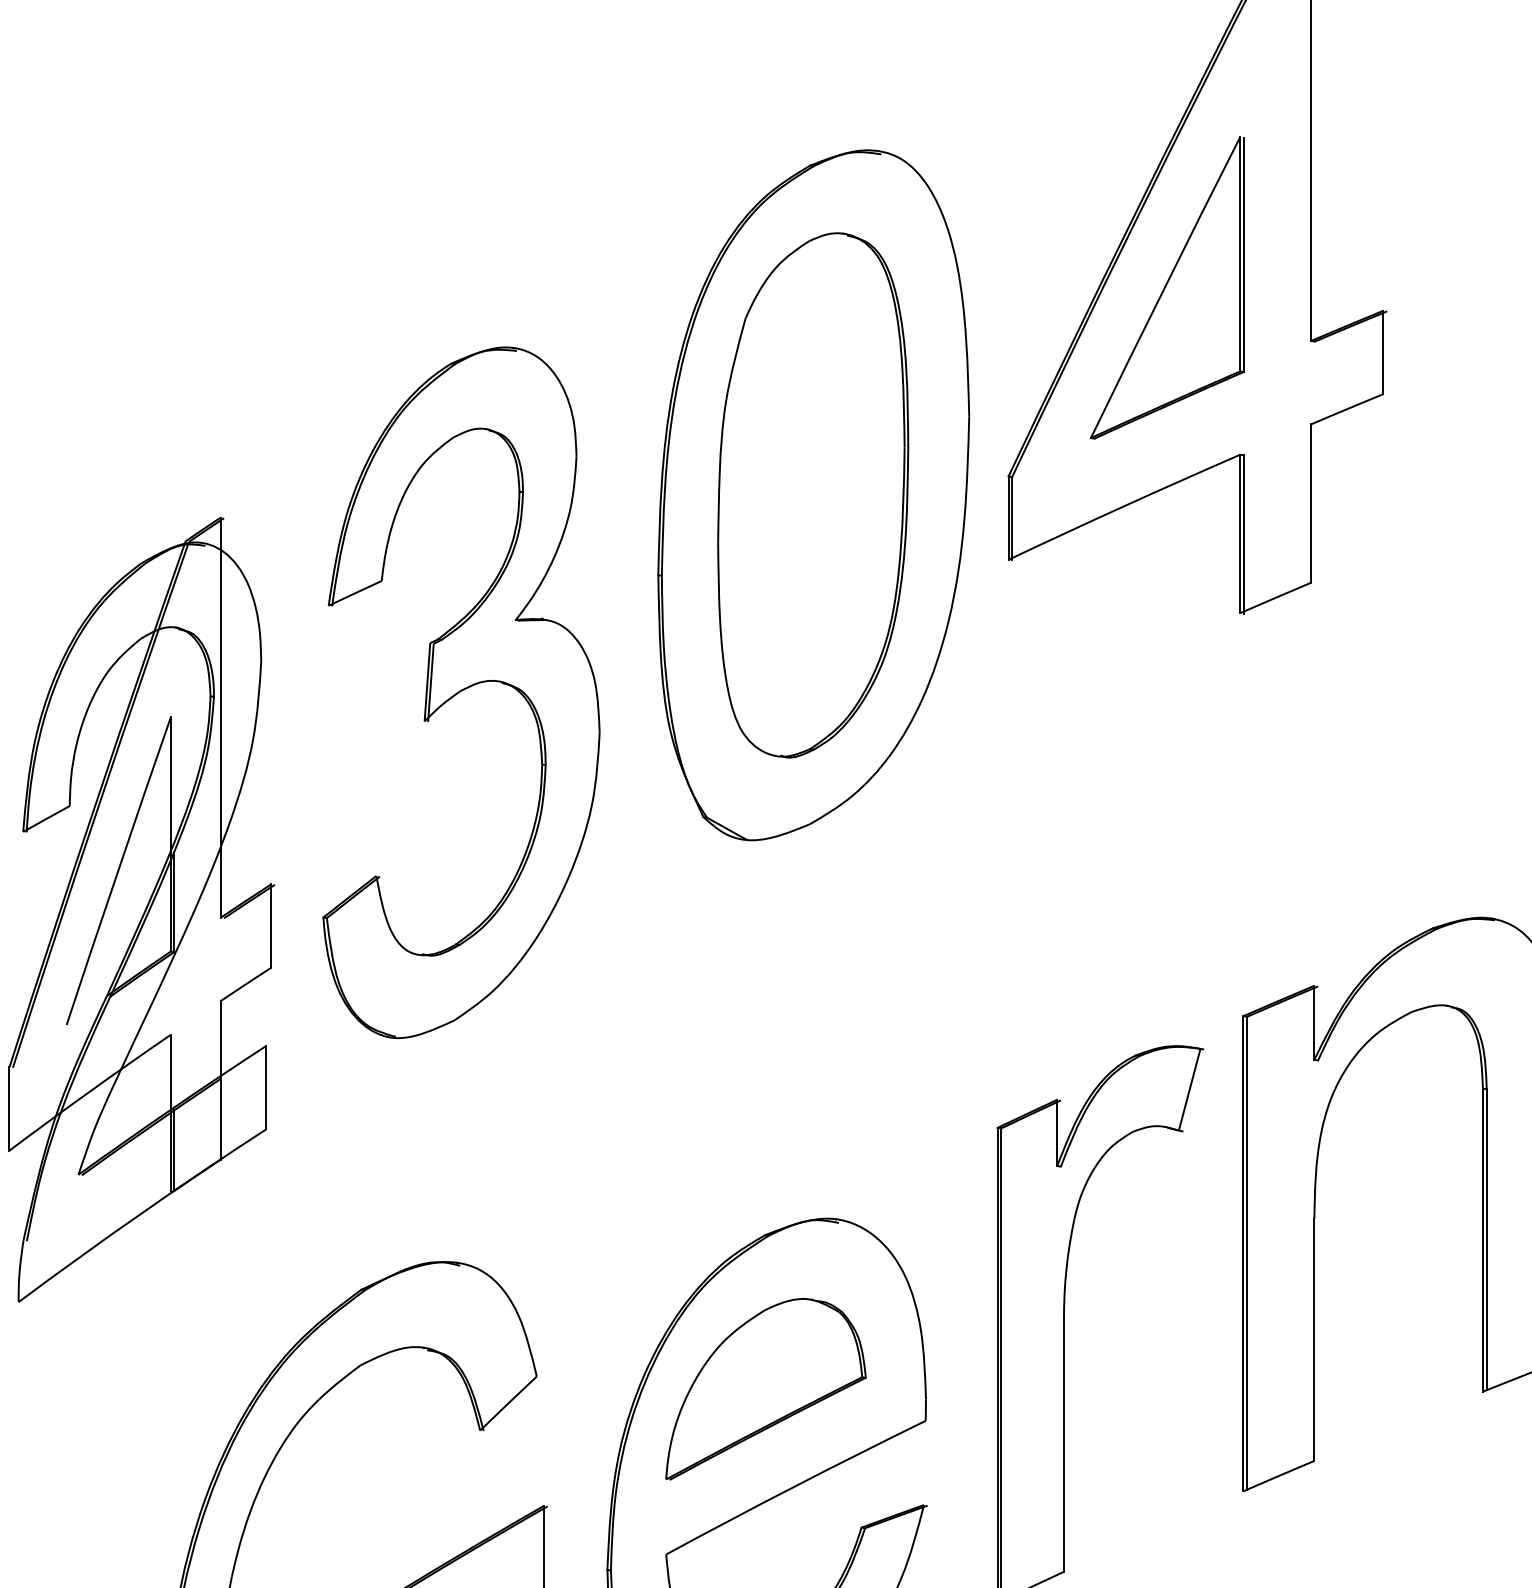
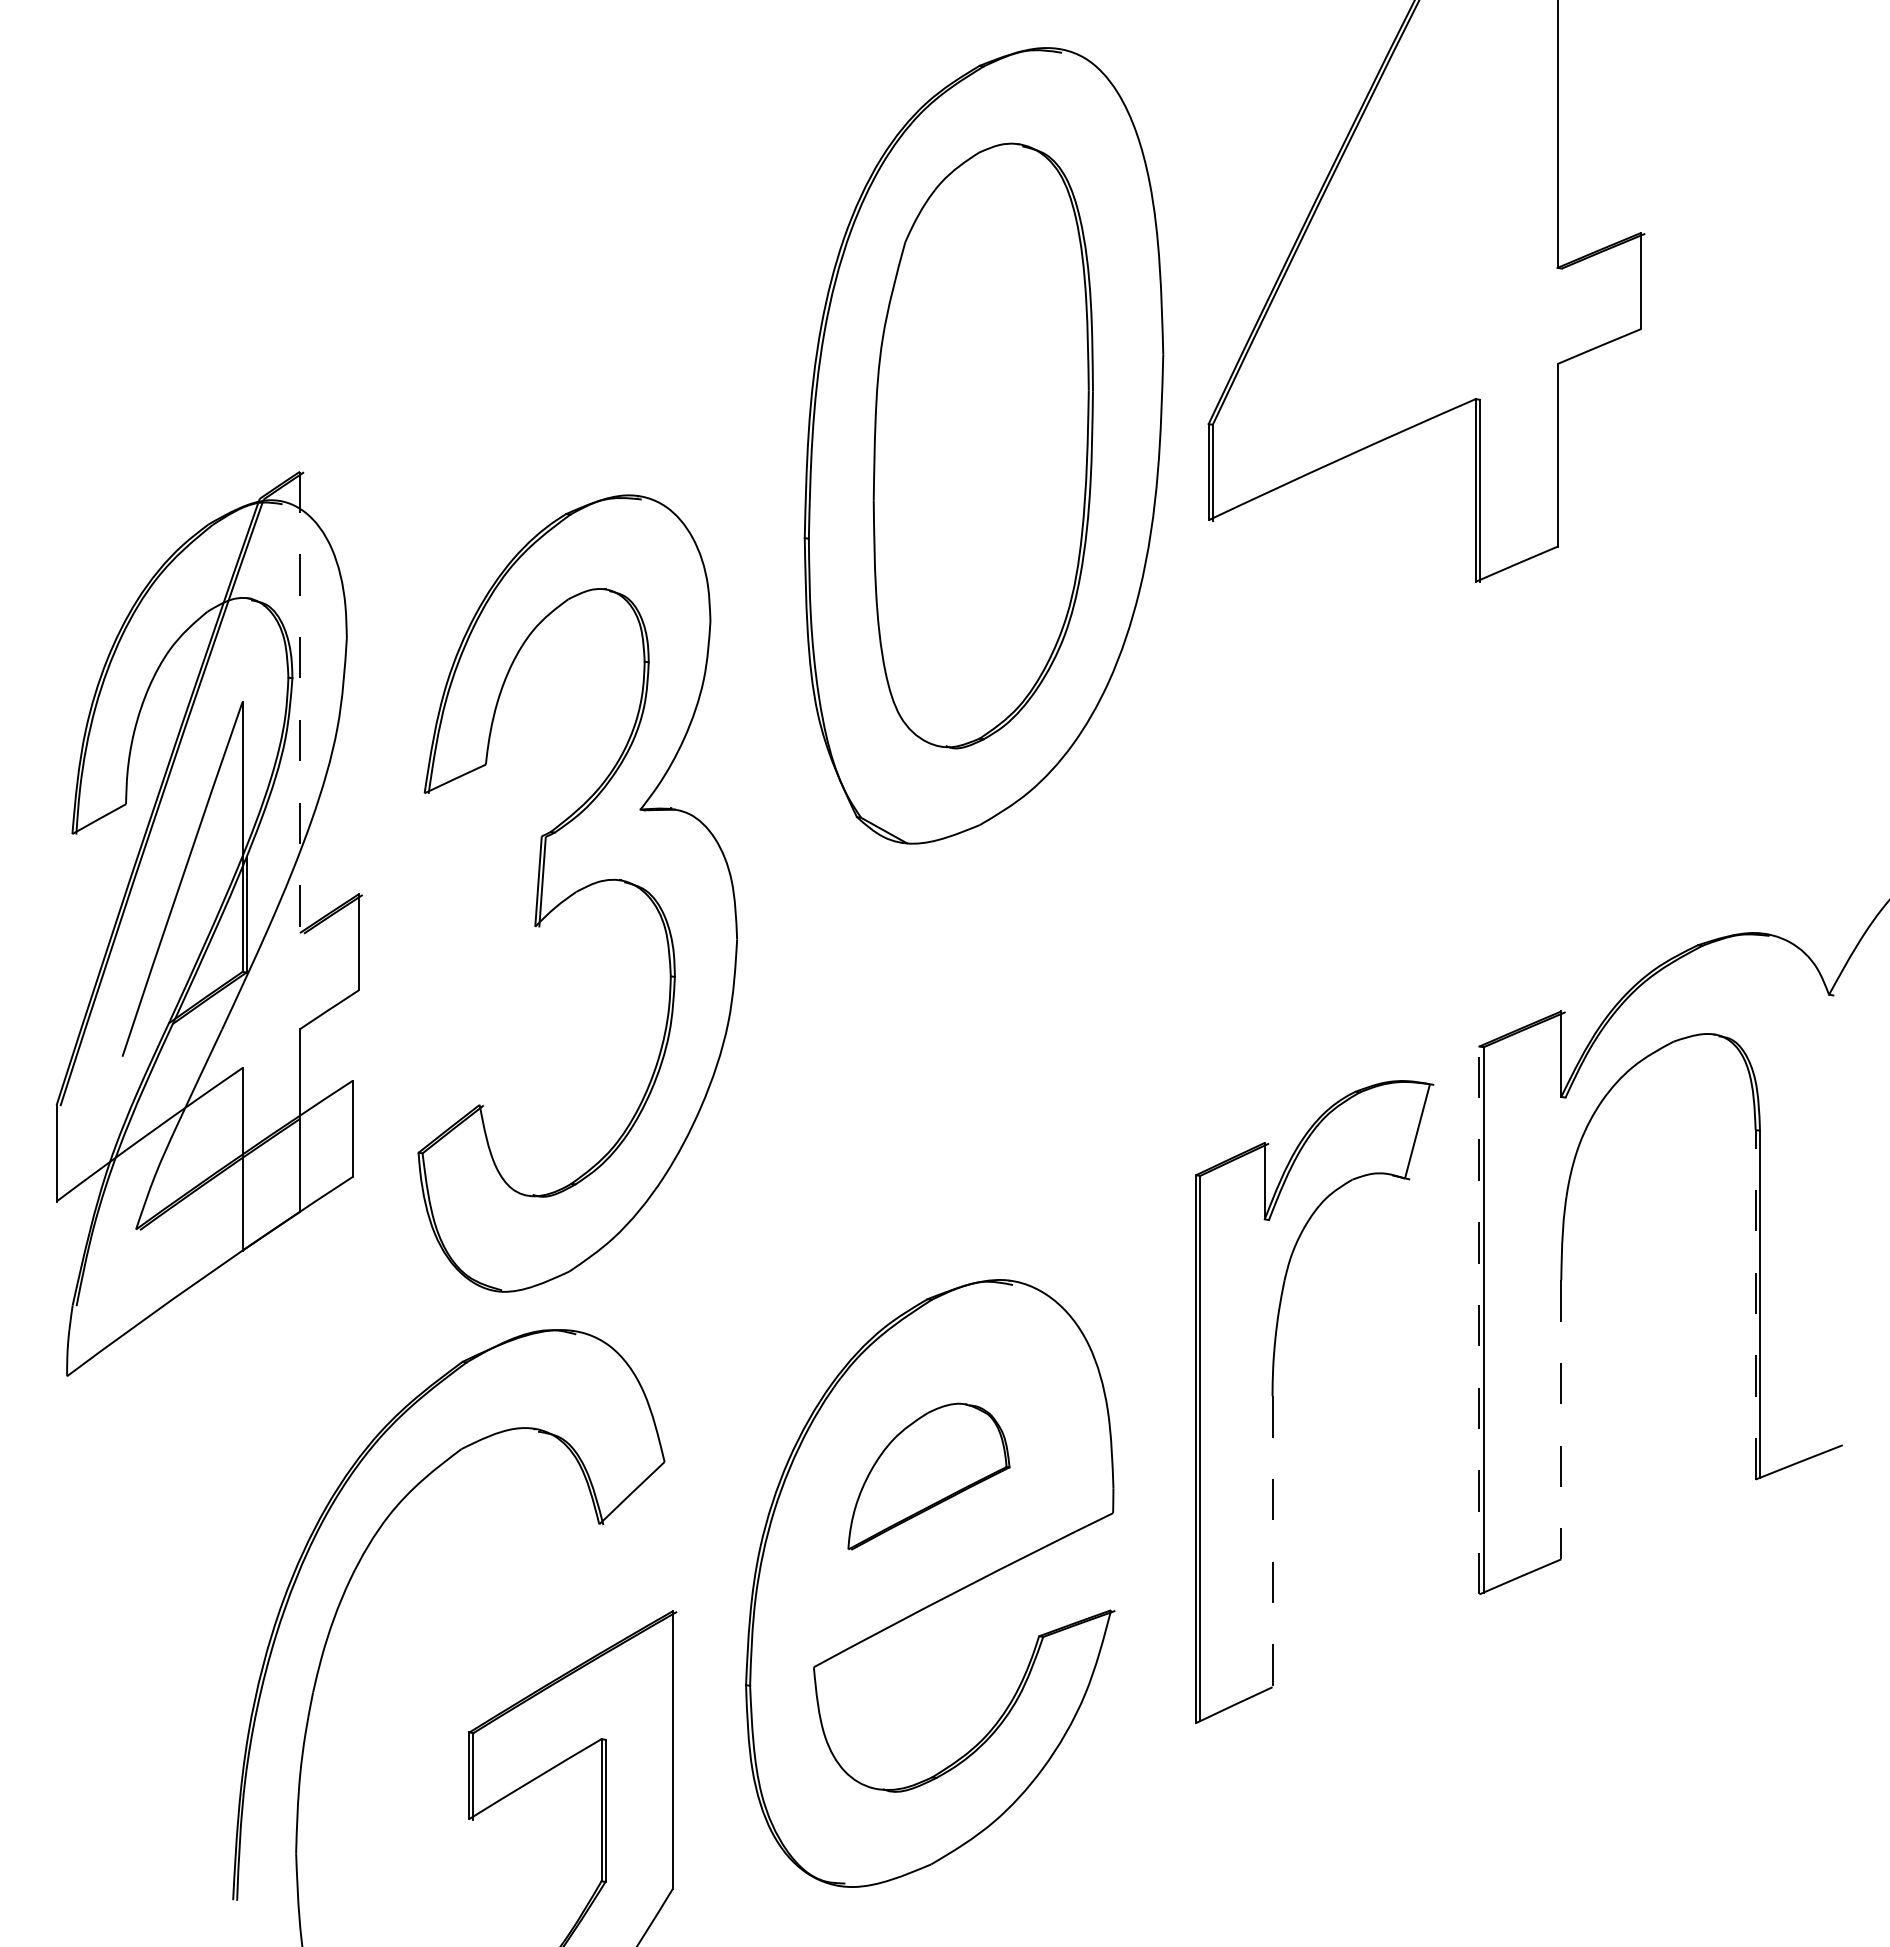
part: (1167, 287) -> (1391, 206), removed
part: (461, 692) -> (577, 893), moved
line: (221, 717) -> (300, 702), solid -> dashed
line: (174, 1150) -> (246, 1201), removed
line: (1482, 1239) -> (1755, 1304), solid -> dashed
line: (1243, 1253) -> (1479, 1320), solid -> dashed
line: (1314, 1339) -> (1561, 1419), solid -> dashed
part: (765, 1389) -> (928, 1476), size x0.7
line: (1063, 1445) -> (1272, 1541), solid -> dashed

